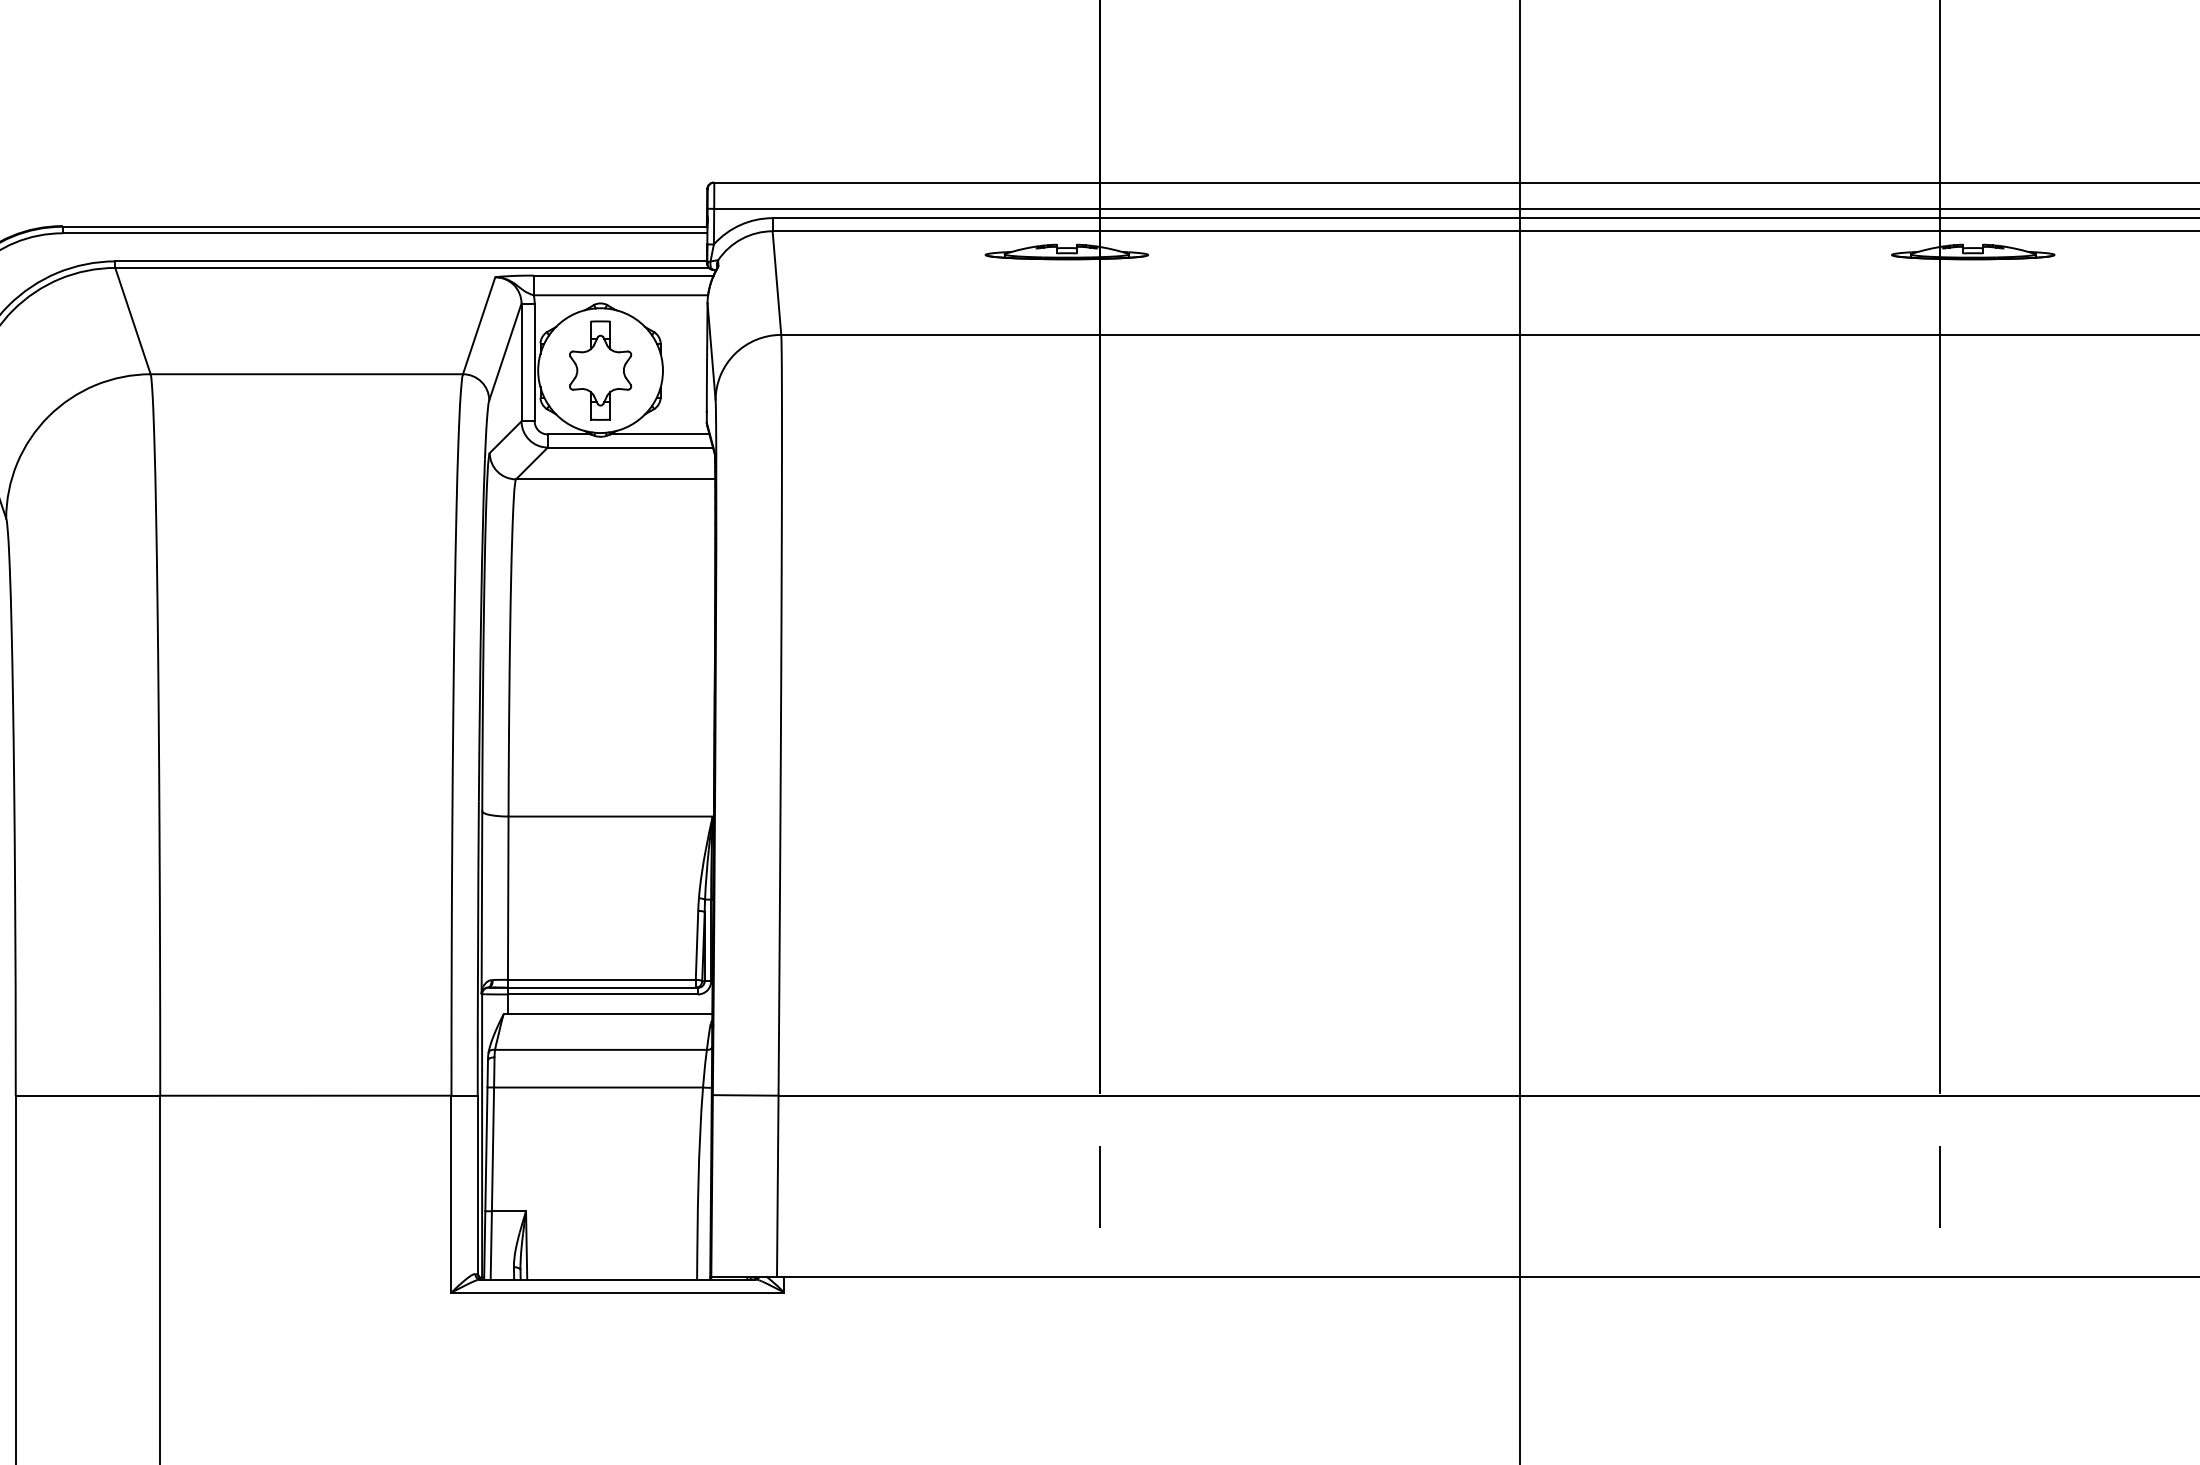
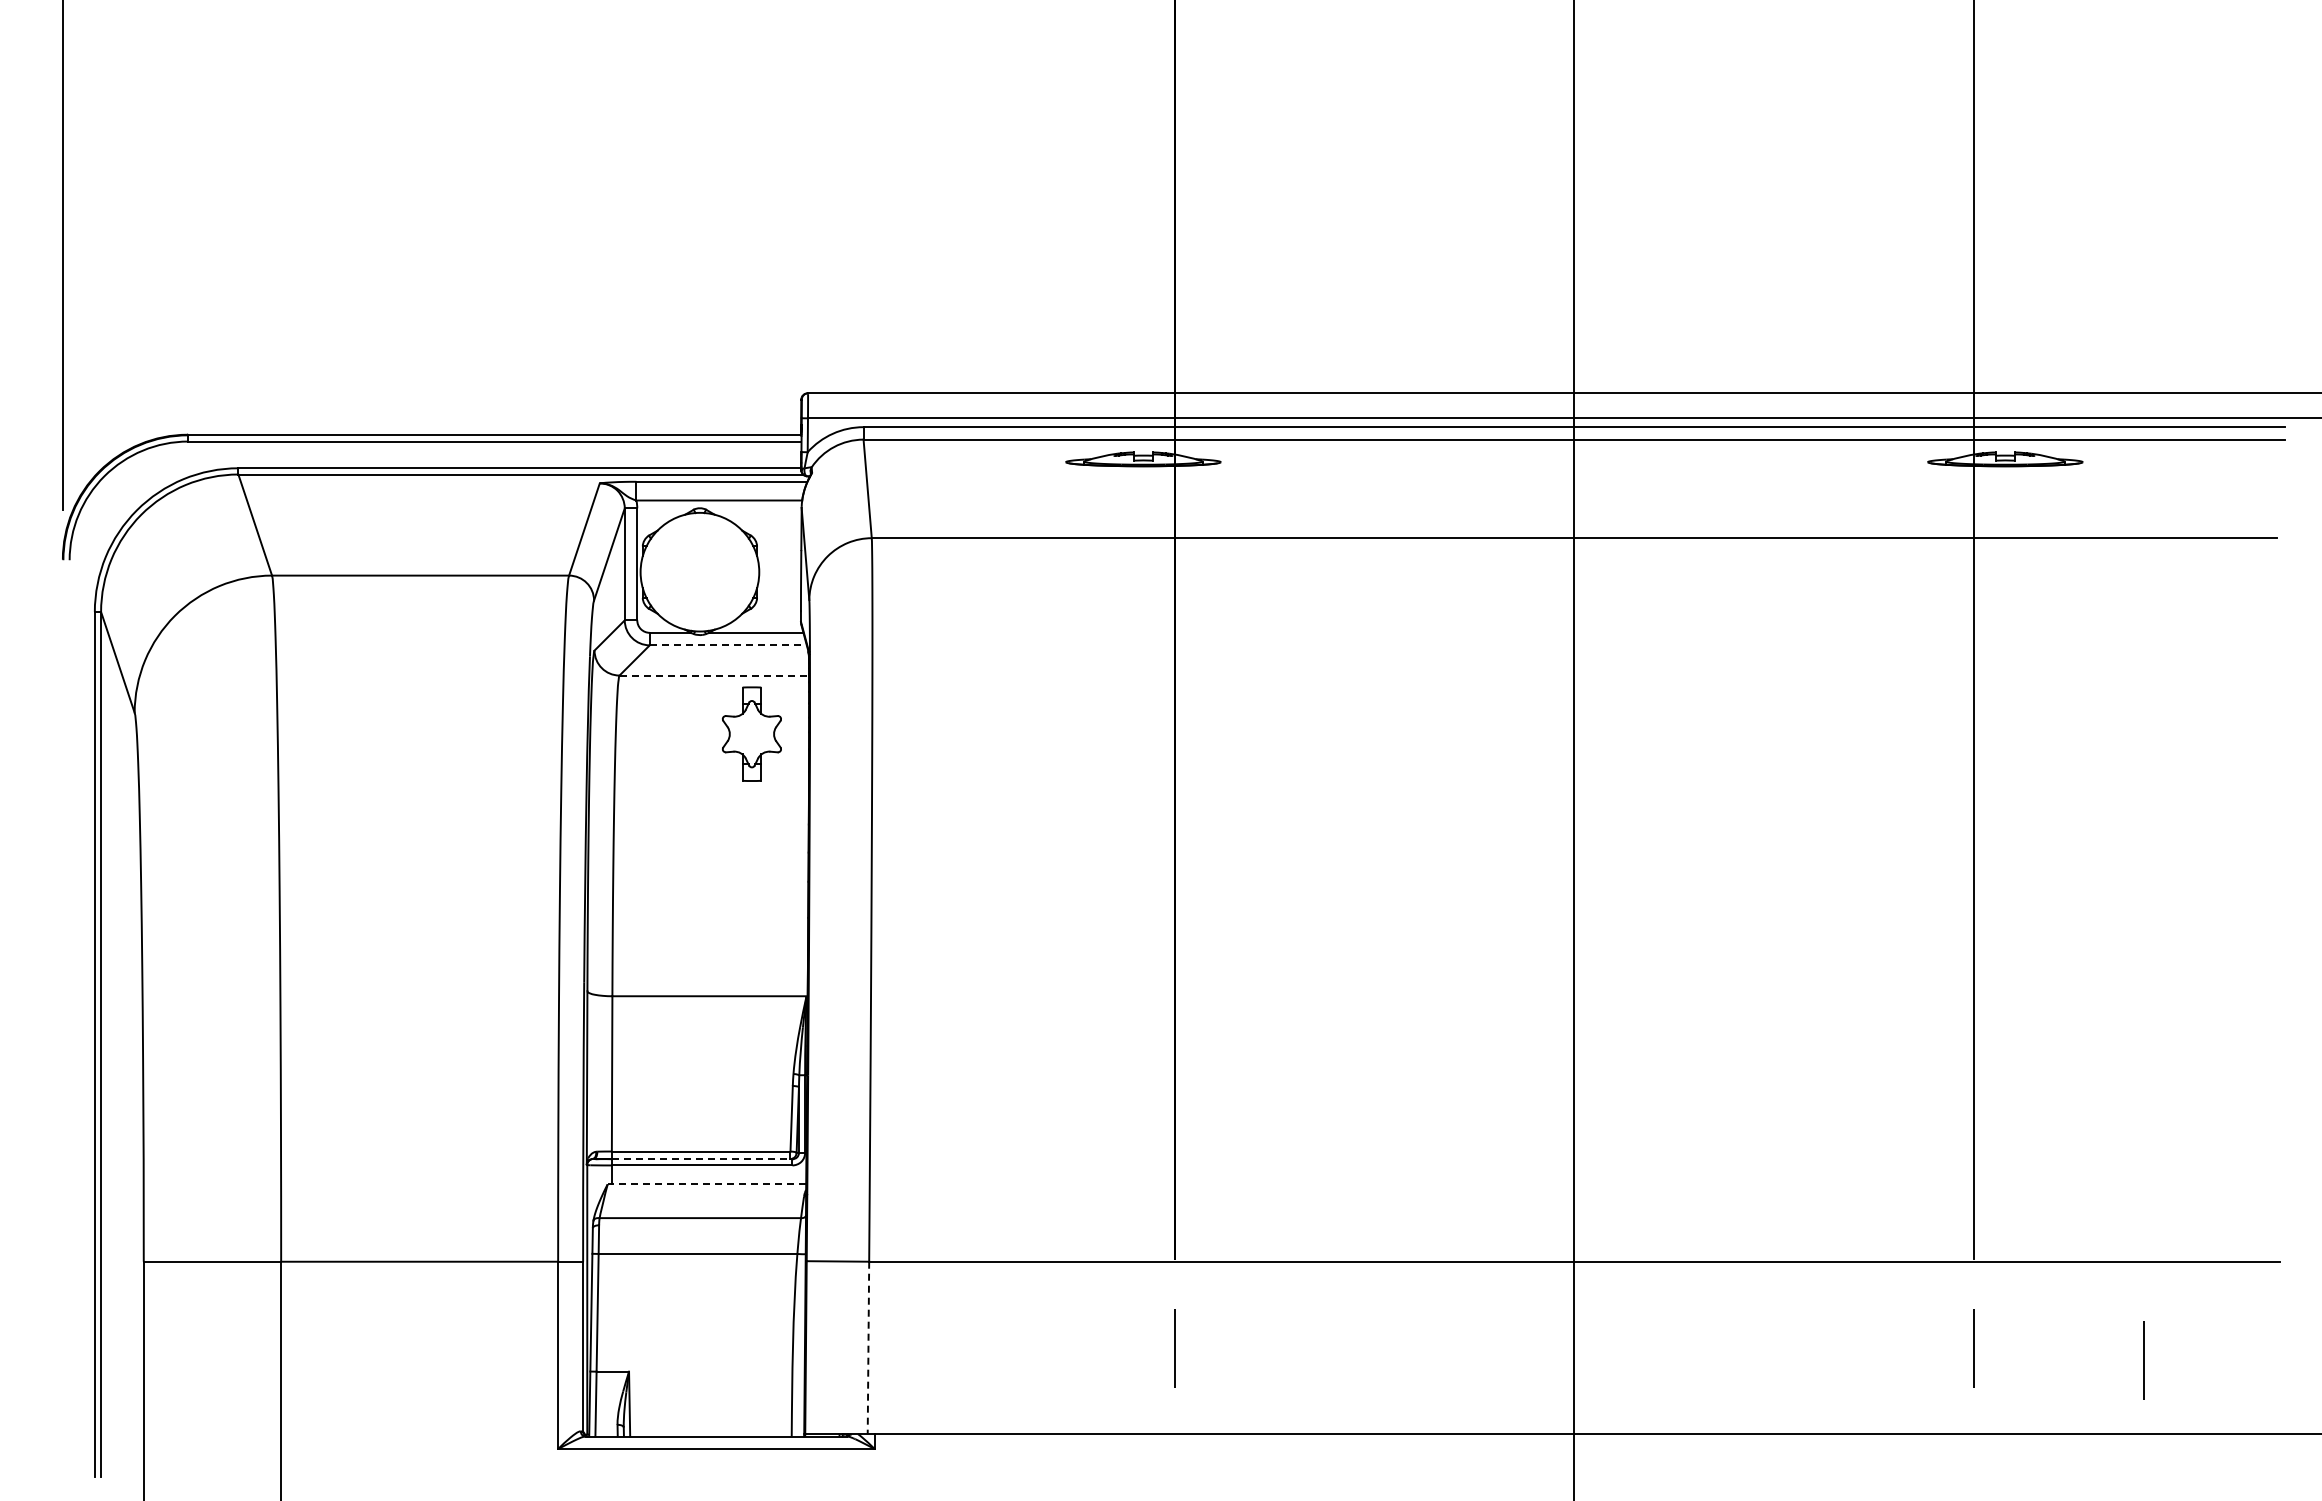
part: (600, 369) -> (751, 733), moved
line: (630, 447) -> (728, 645), solid -> dashed
line: (615, 479) -> (714, 675), solid -> dashed
line: (602, 988) -> (701, 1159), solid -> dashed
line: (607, 1014) -> (706, 1184), solid -> dashed
line: (777, 1186) -> (868, 1348), solid -> dashed
line: (2118, 1199) -> (2143, 1360), added

